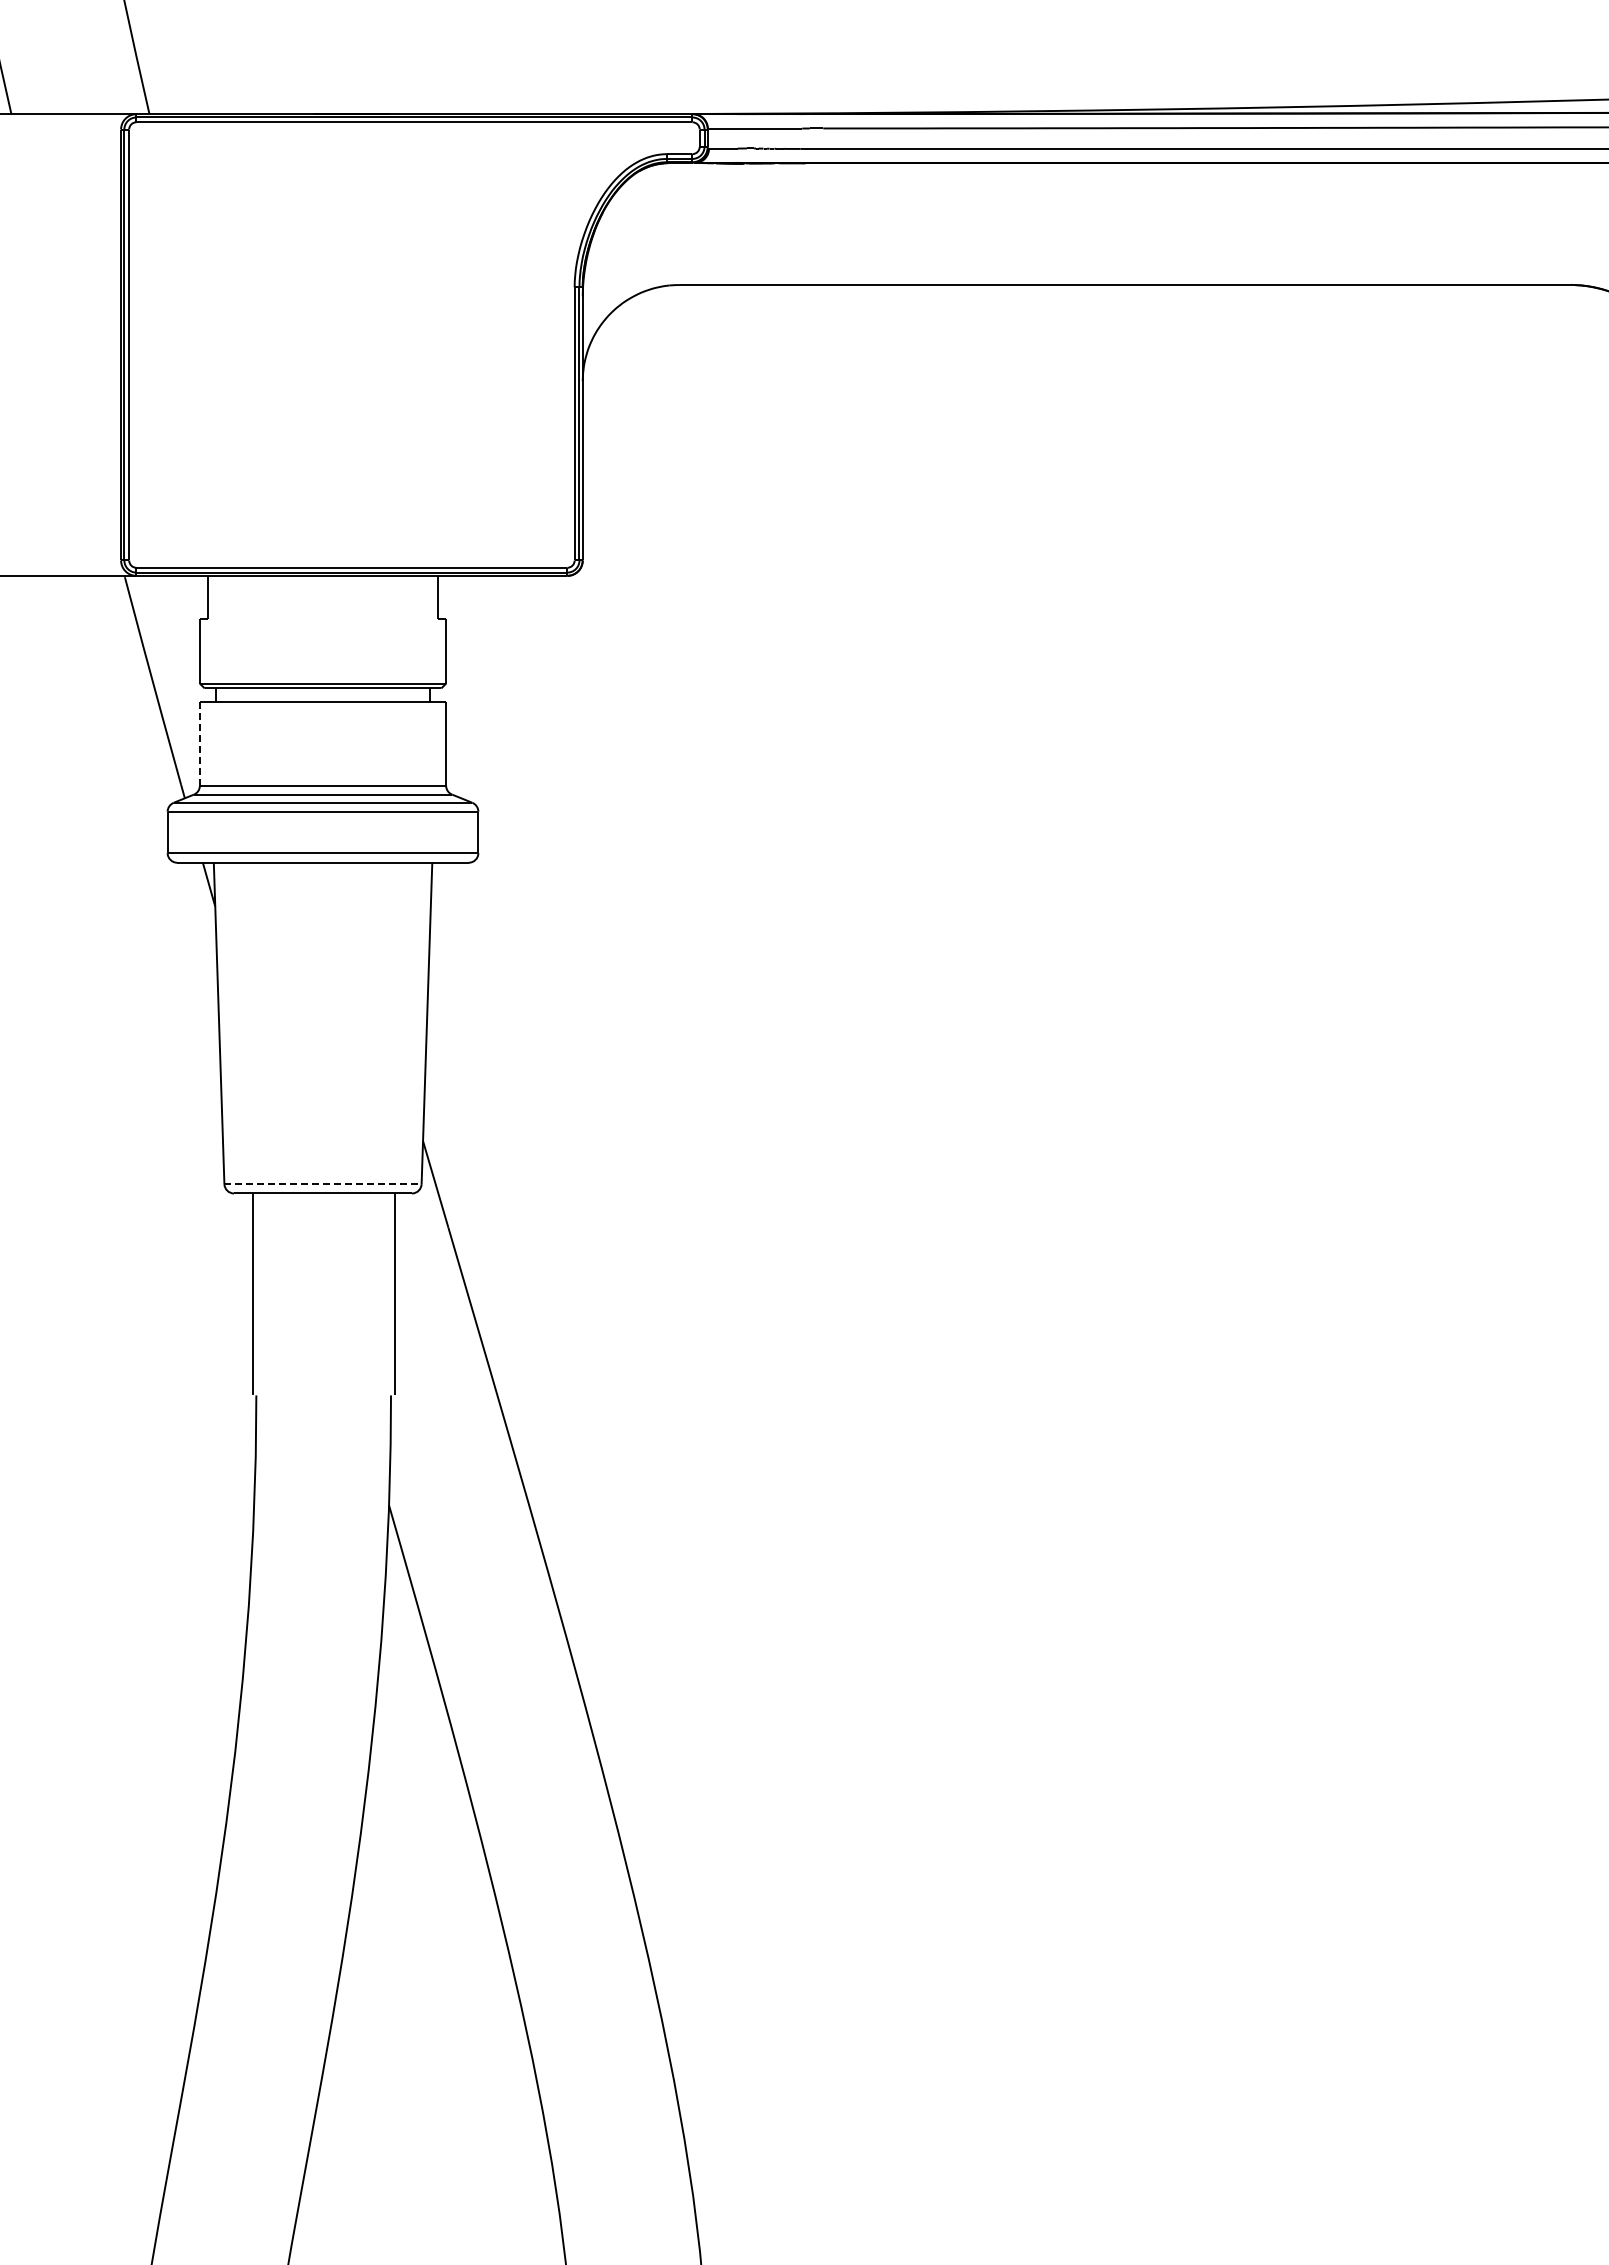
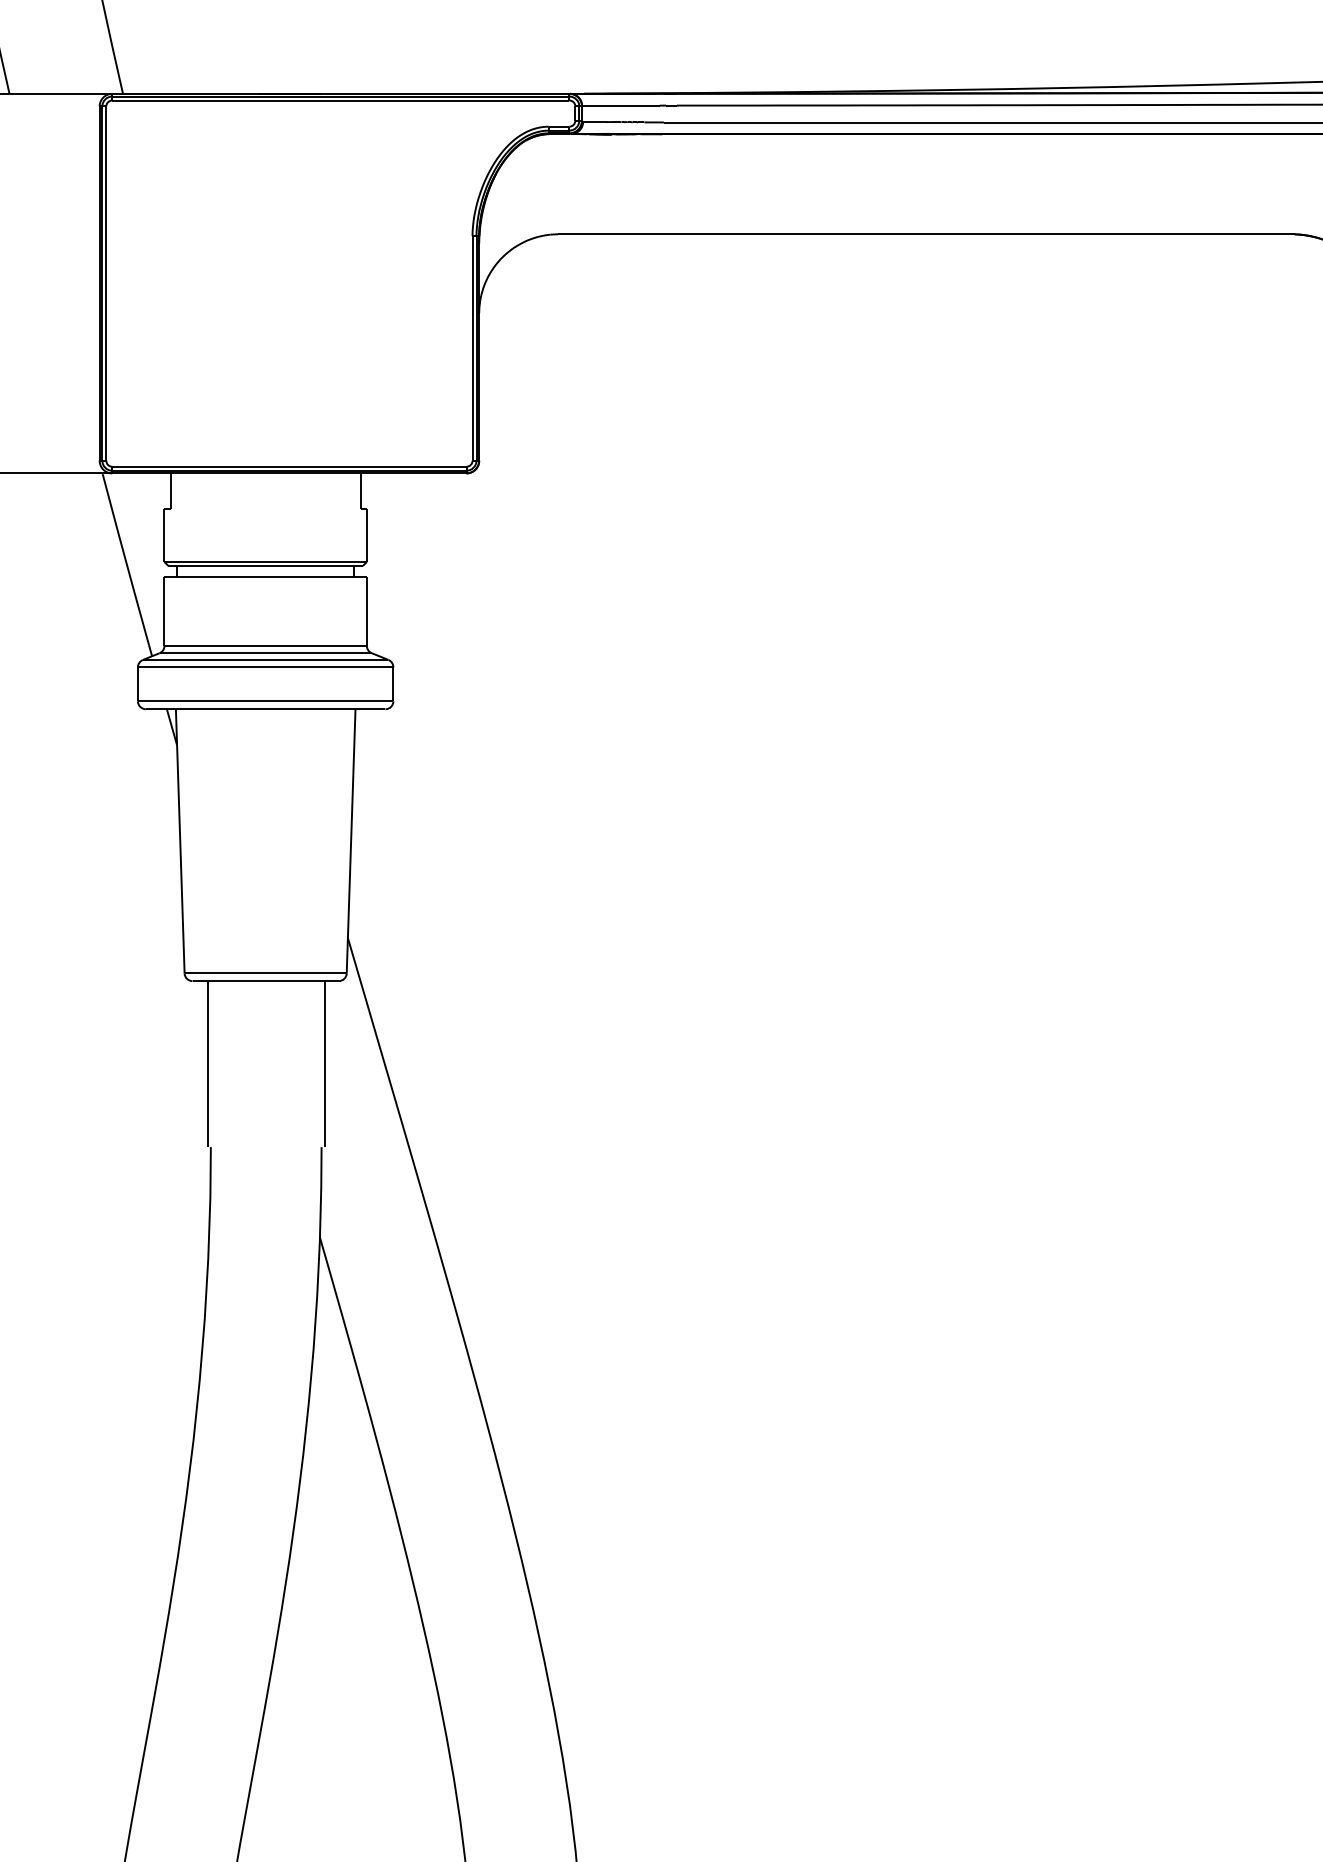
line: (199, 743) -> (164, 611), dashed -> solid
line: (323, 1184) -> (266, 973), dashed -> solid

